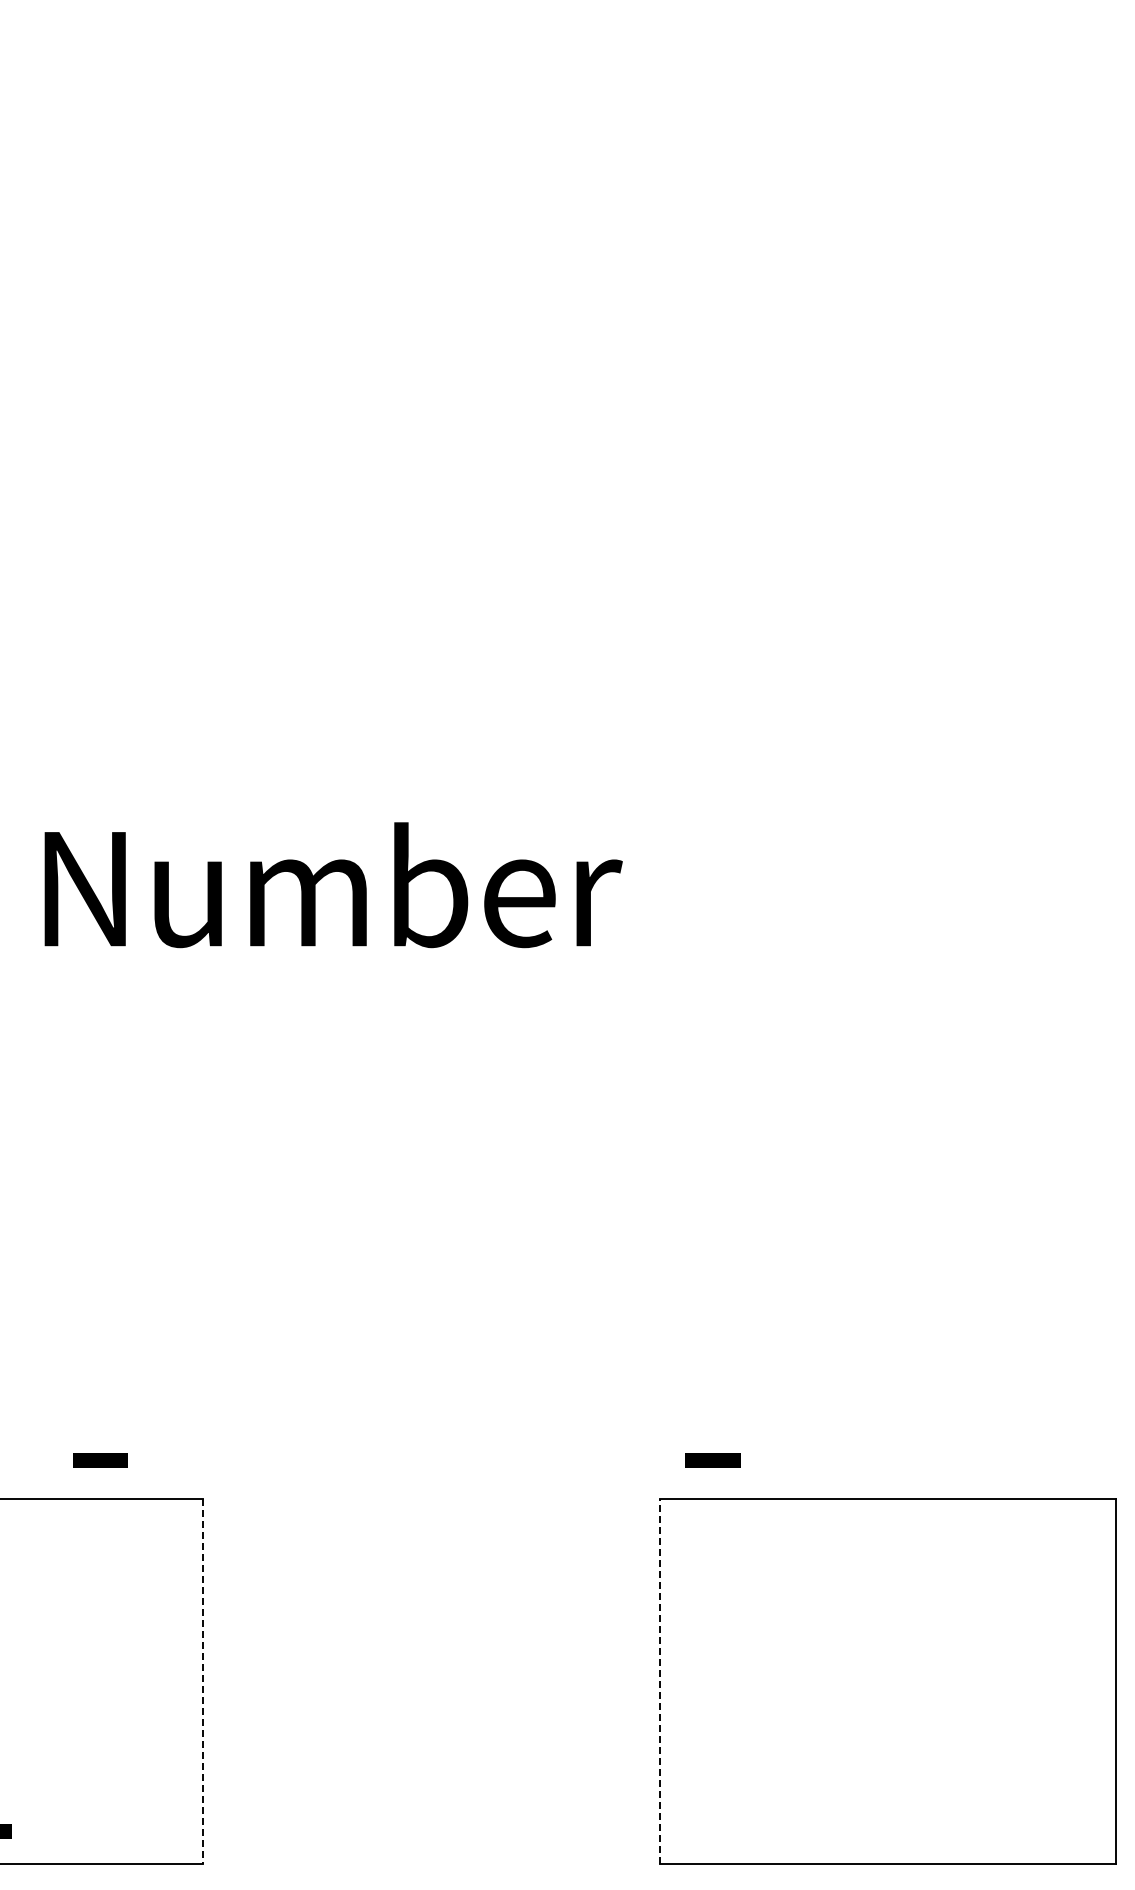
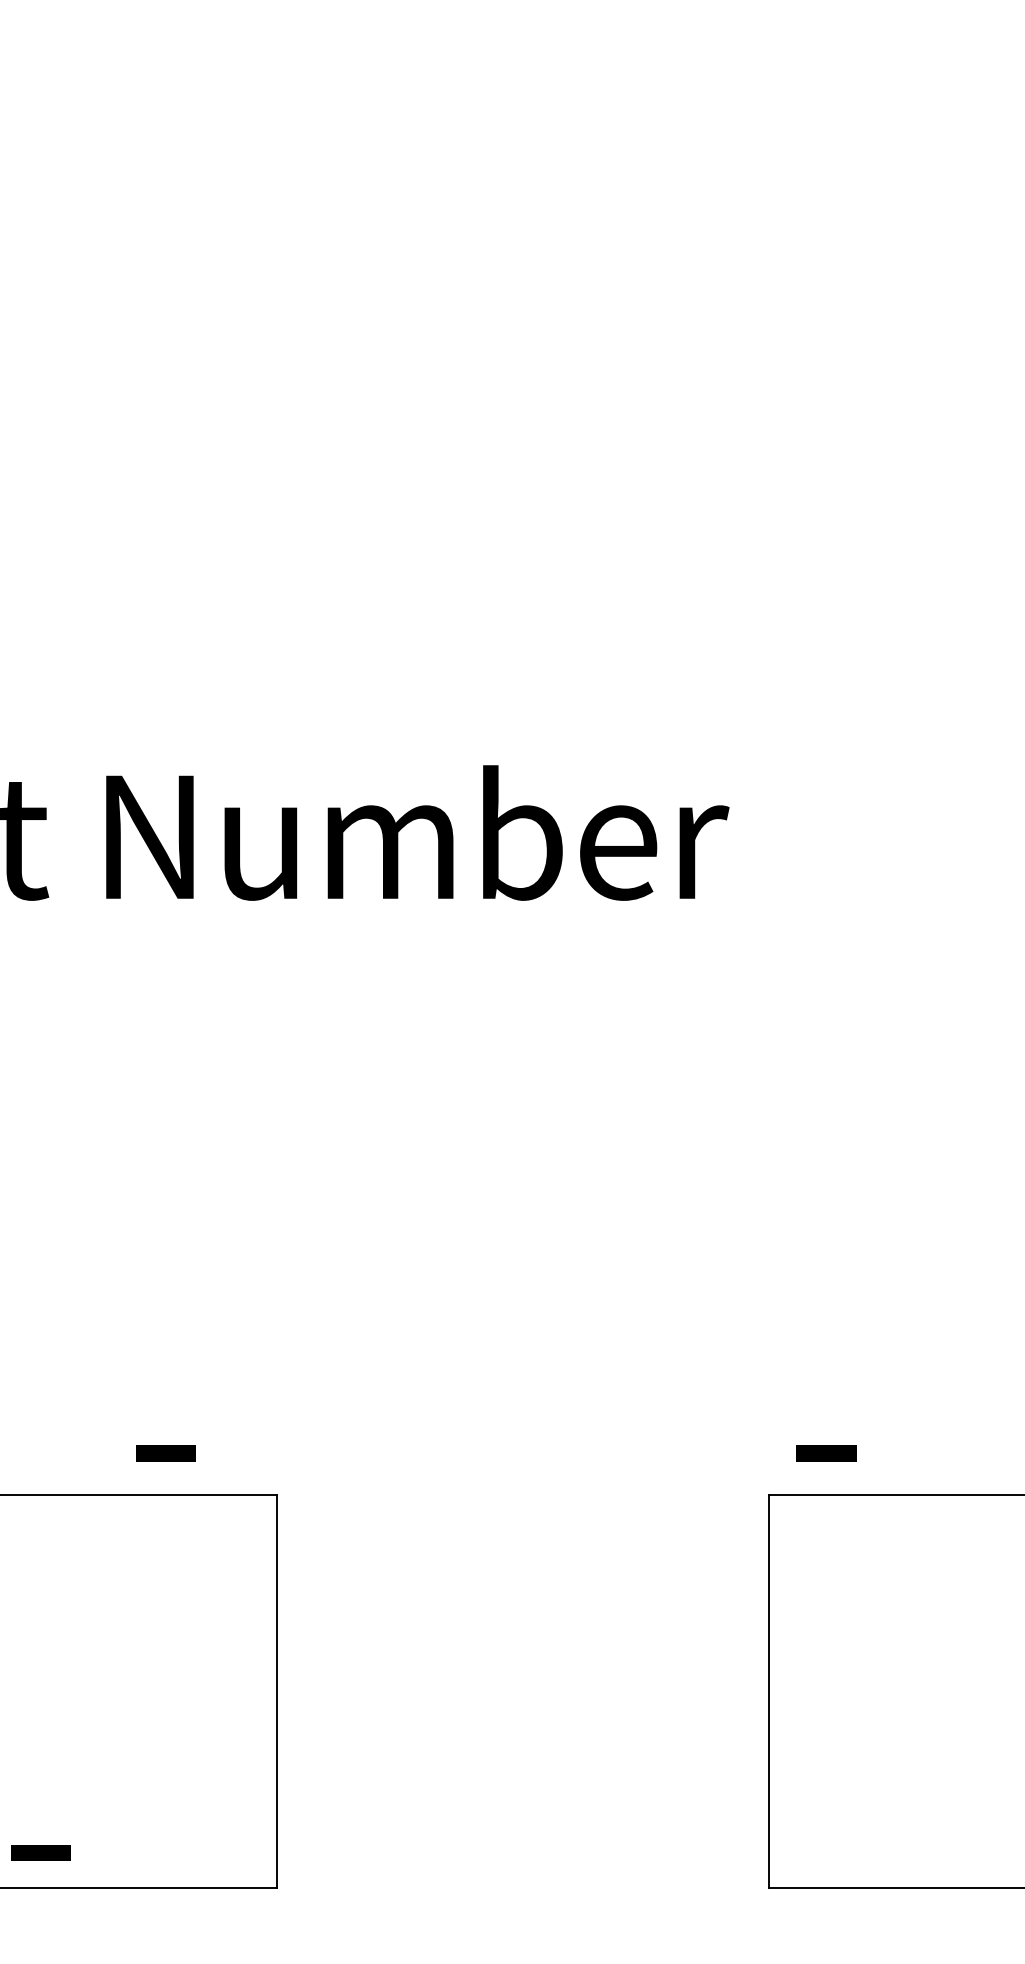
line: (659, 1680) -> (769, 1690), dashed -> solid
line: (203, 1681) -> (277, 1691), dashed -> solid

